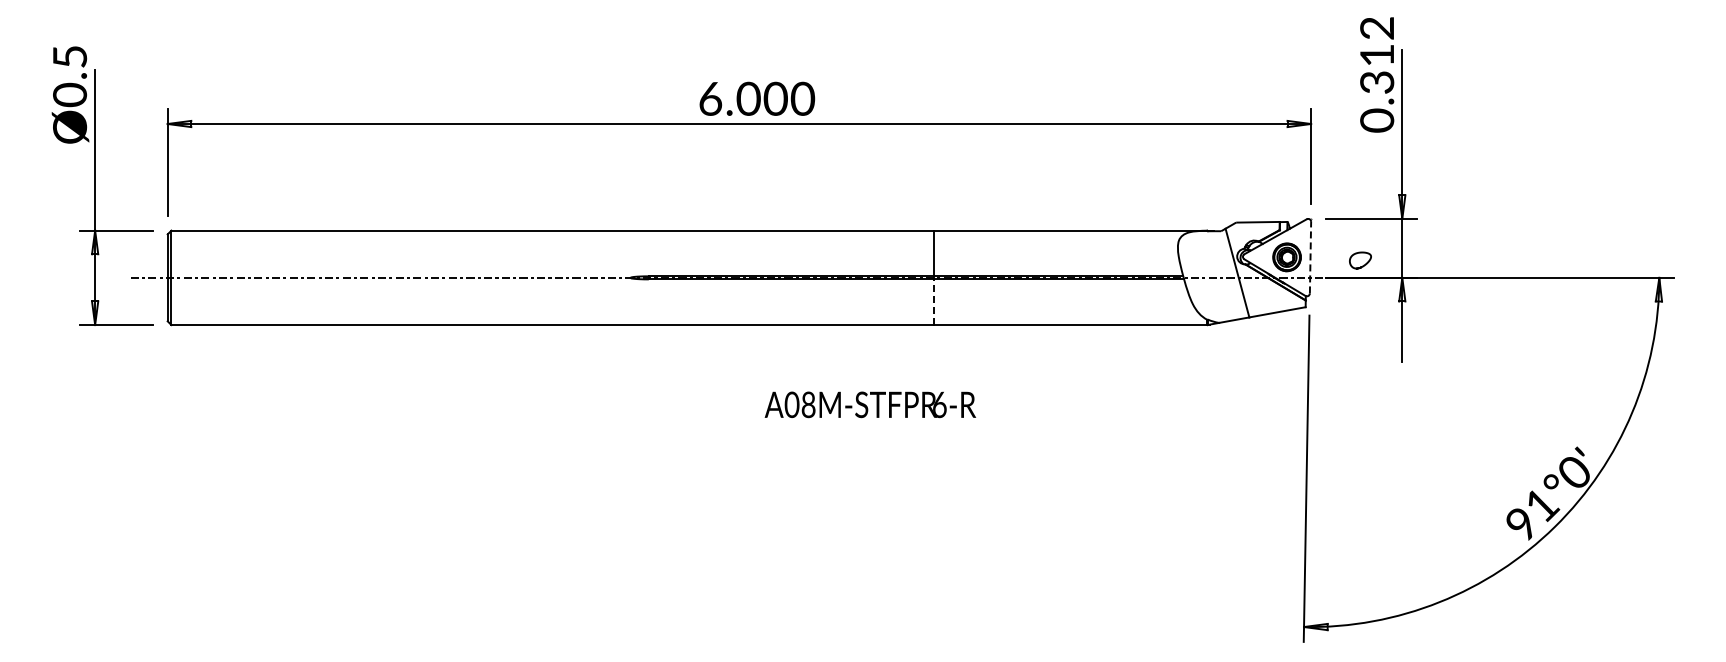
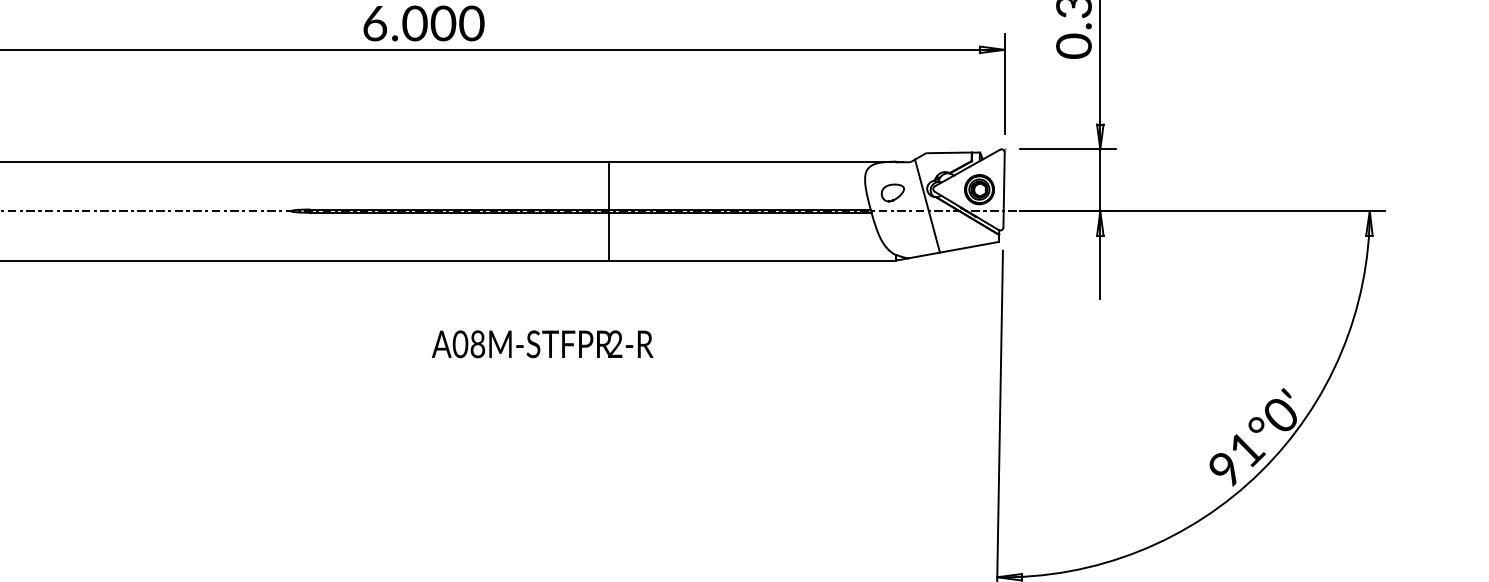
line: (1310, 257) -> (1004, 189), dashed -> solid
curve: (1362, 265) -> (895, 198), moved
line: (933, 302) -> (608, 236), dashed -> solid
text: (939, 404) -> (615, 343), 6-R -> 2-R

